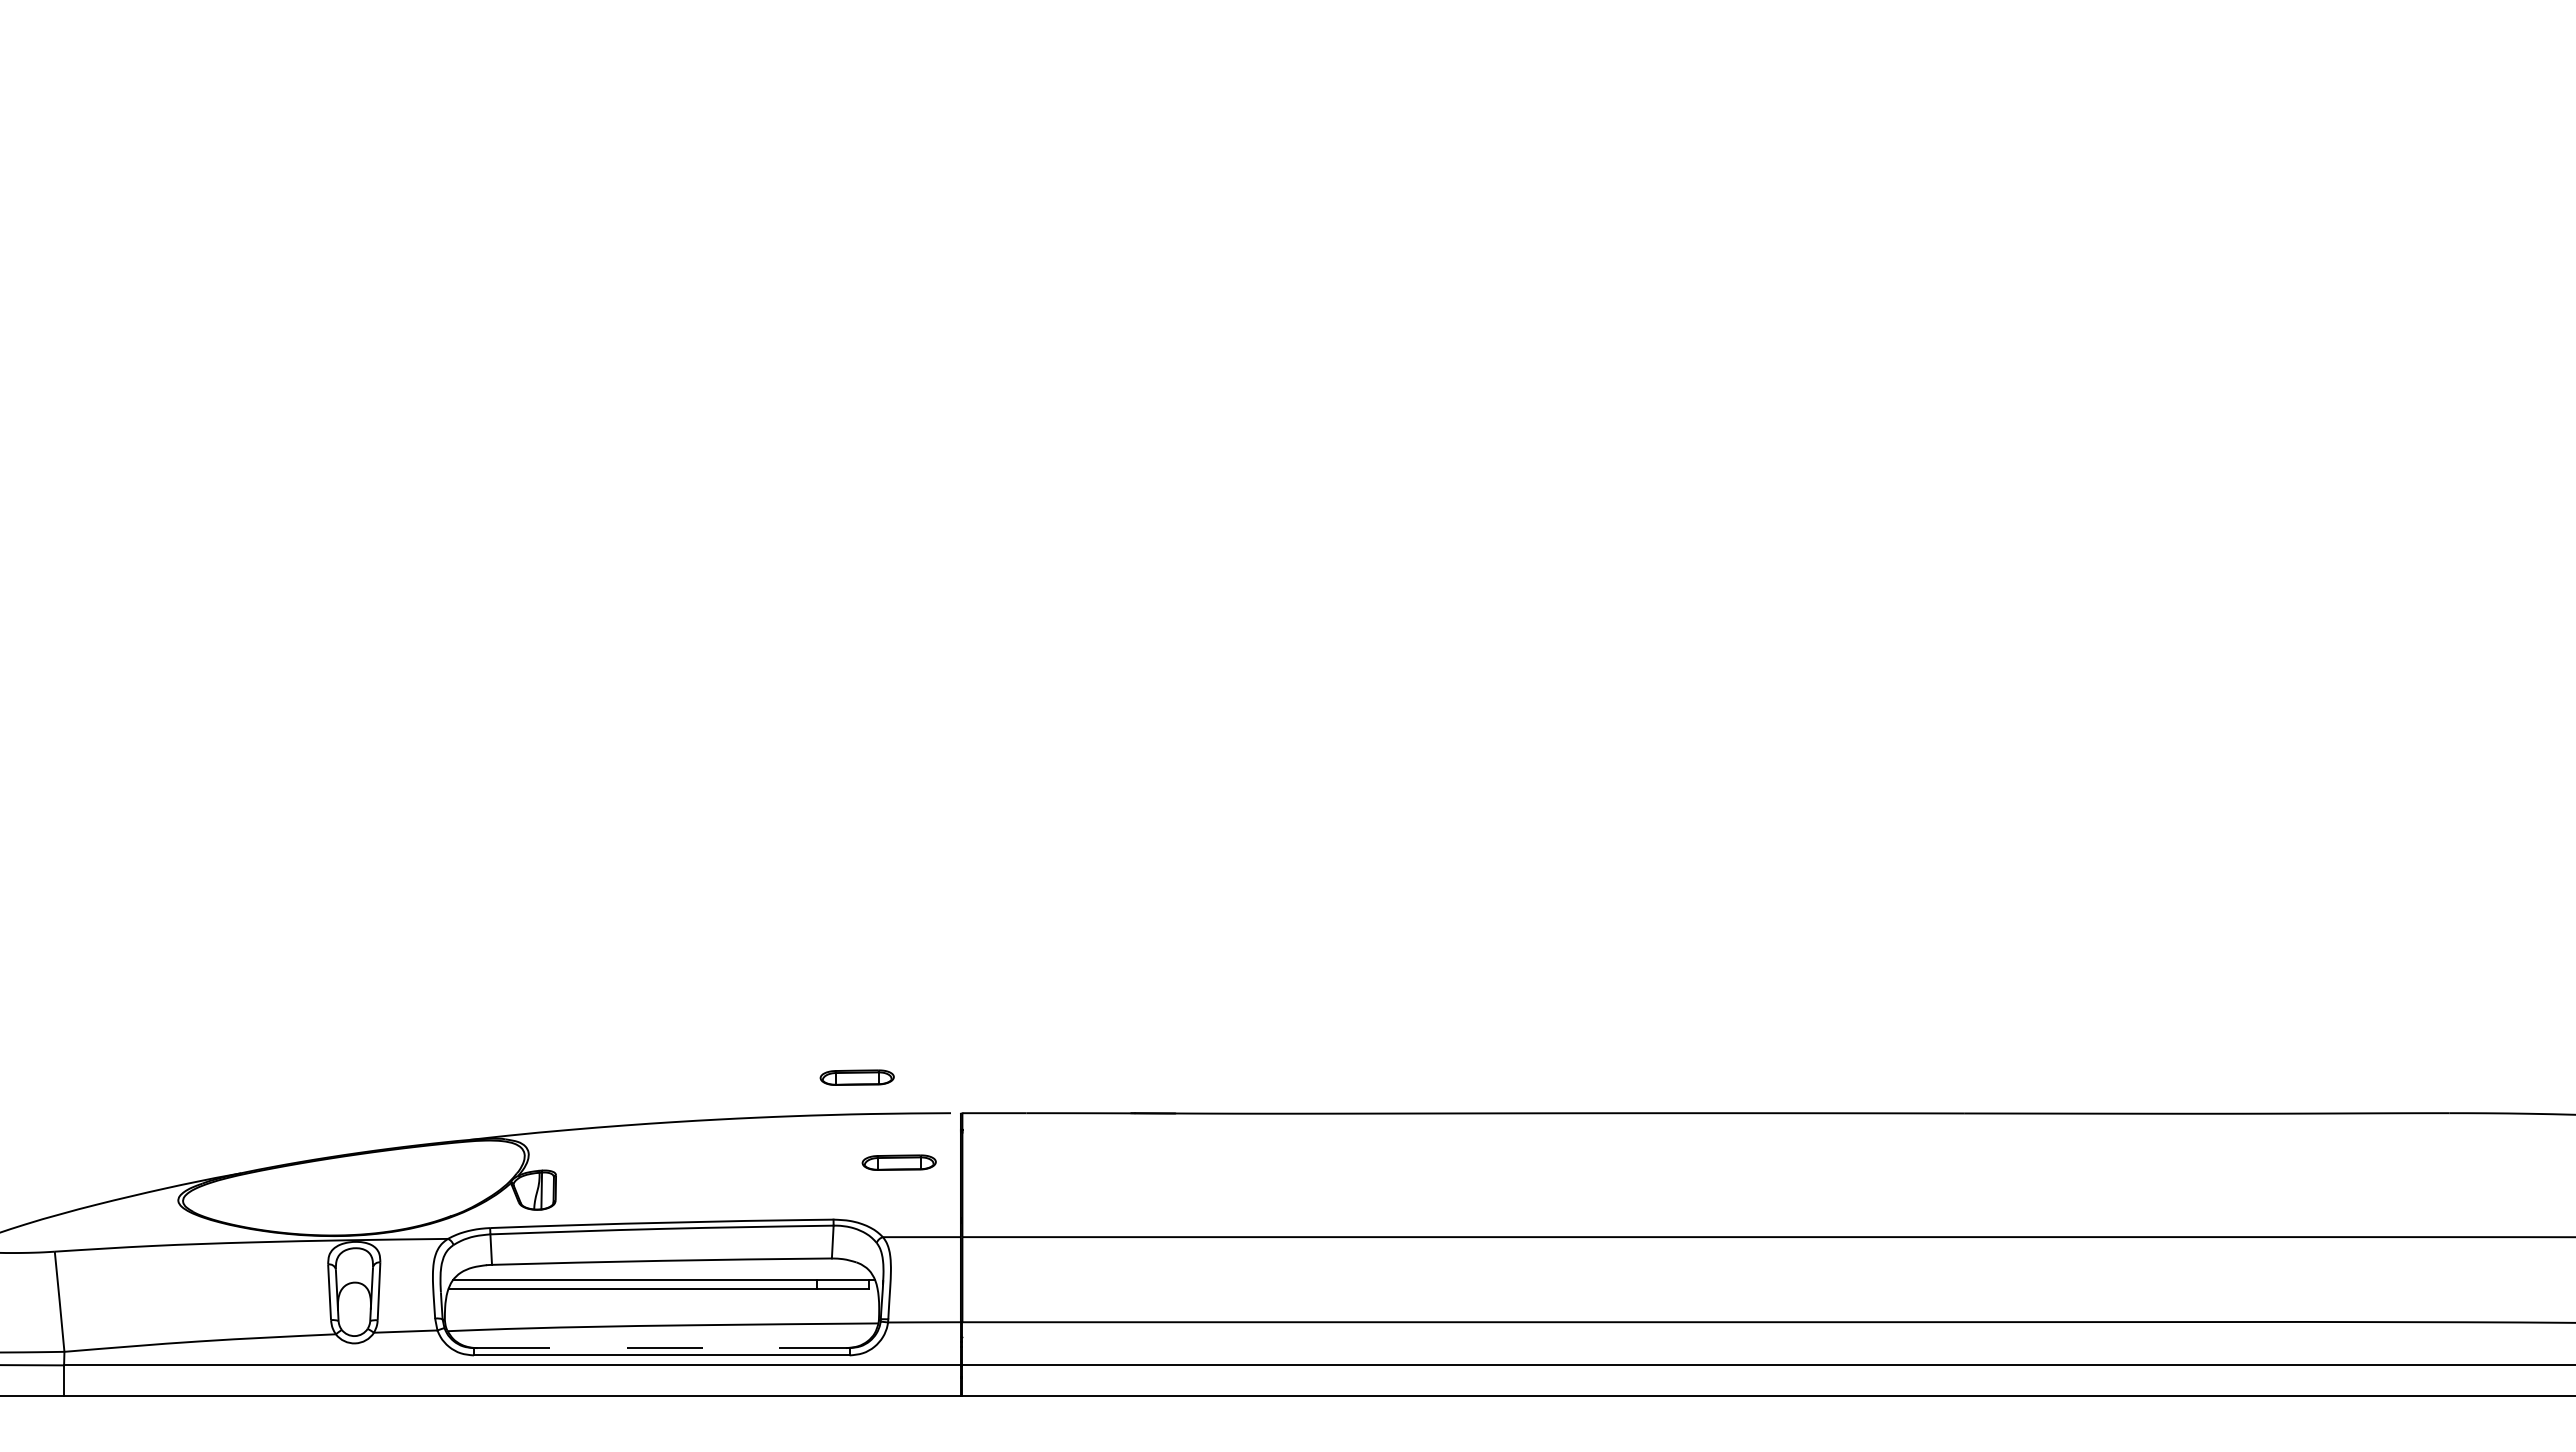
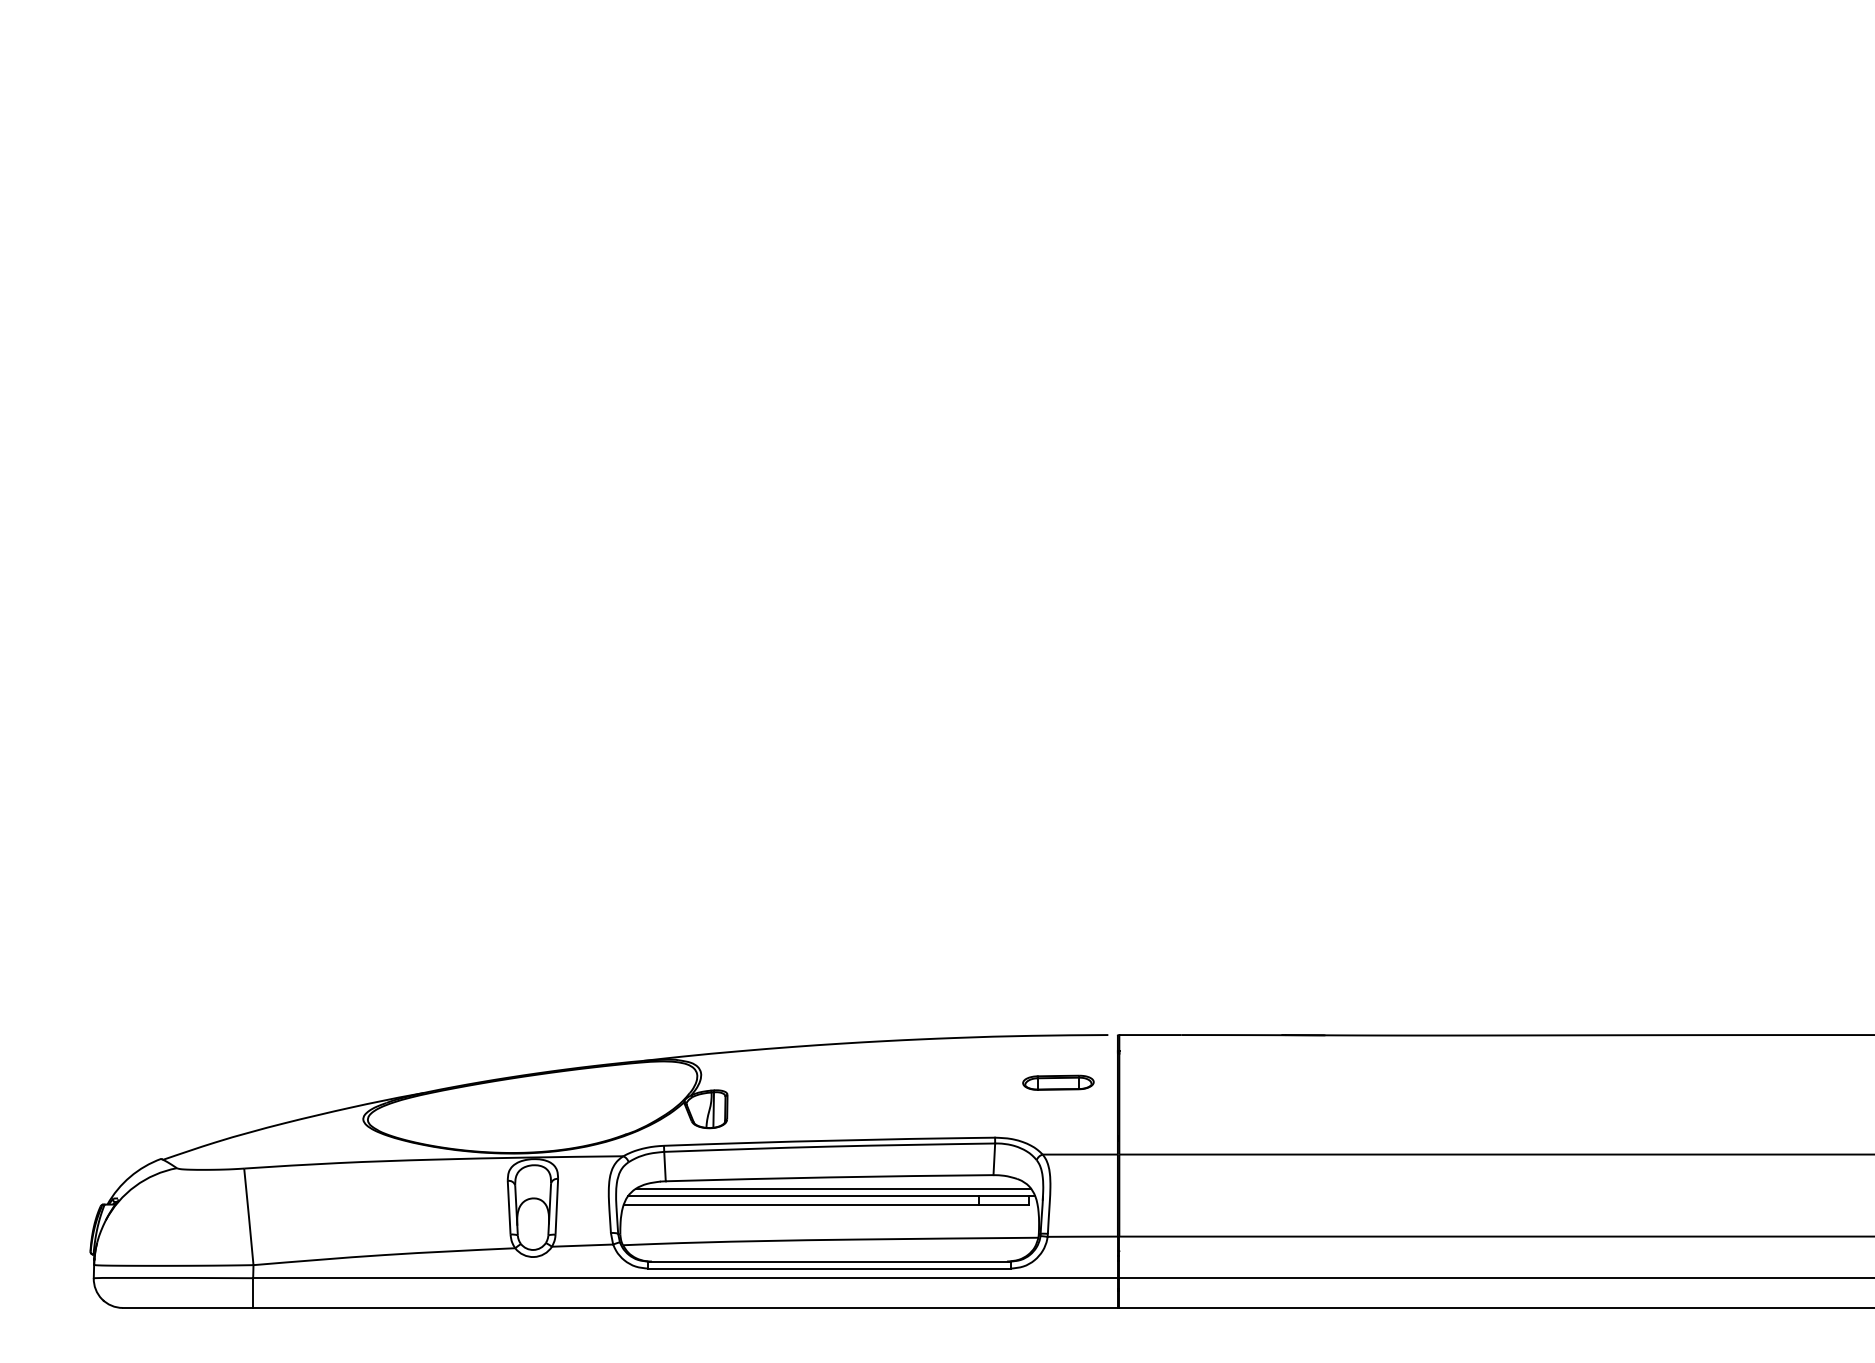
part: (856, 1077) -> (1017, 1000), removed
line: (665, 1272) -> (833, 1188), added
line: (661, 1348) -> (829, 1261), dashed -> solid

